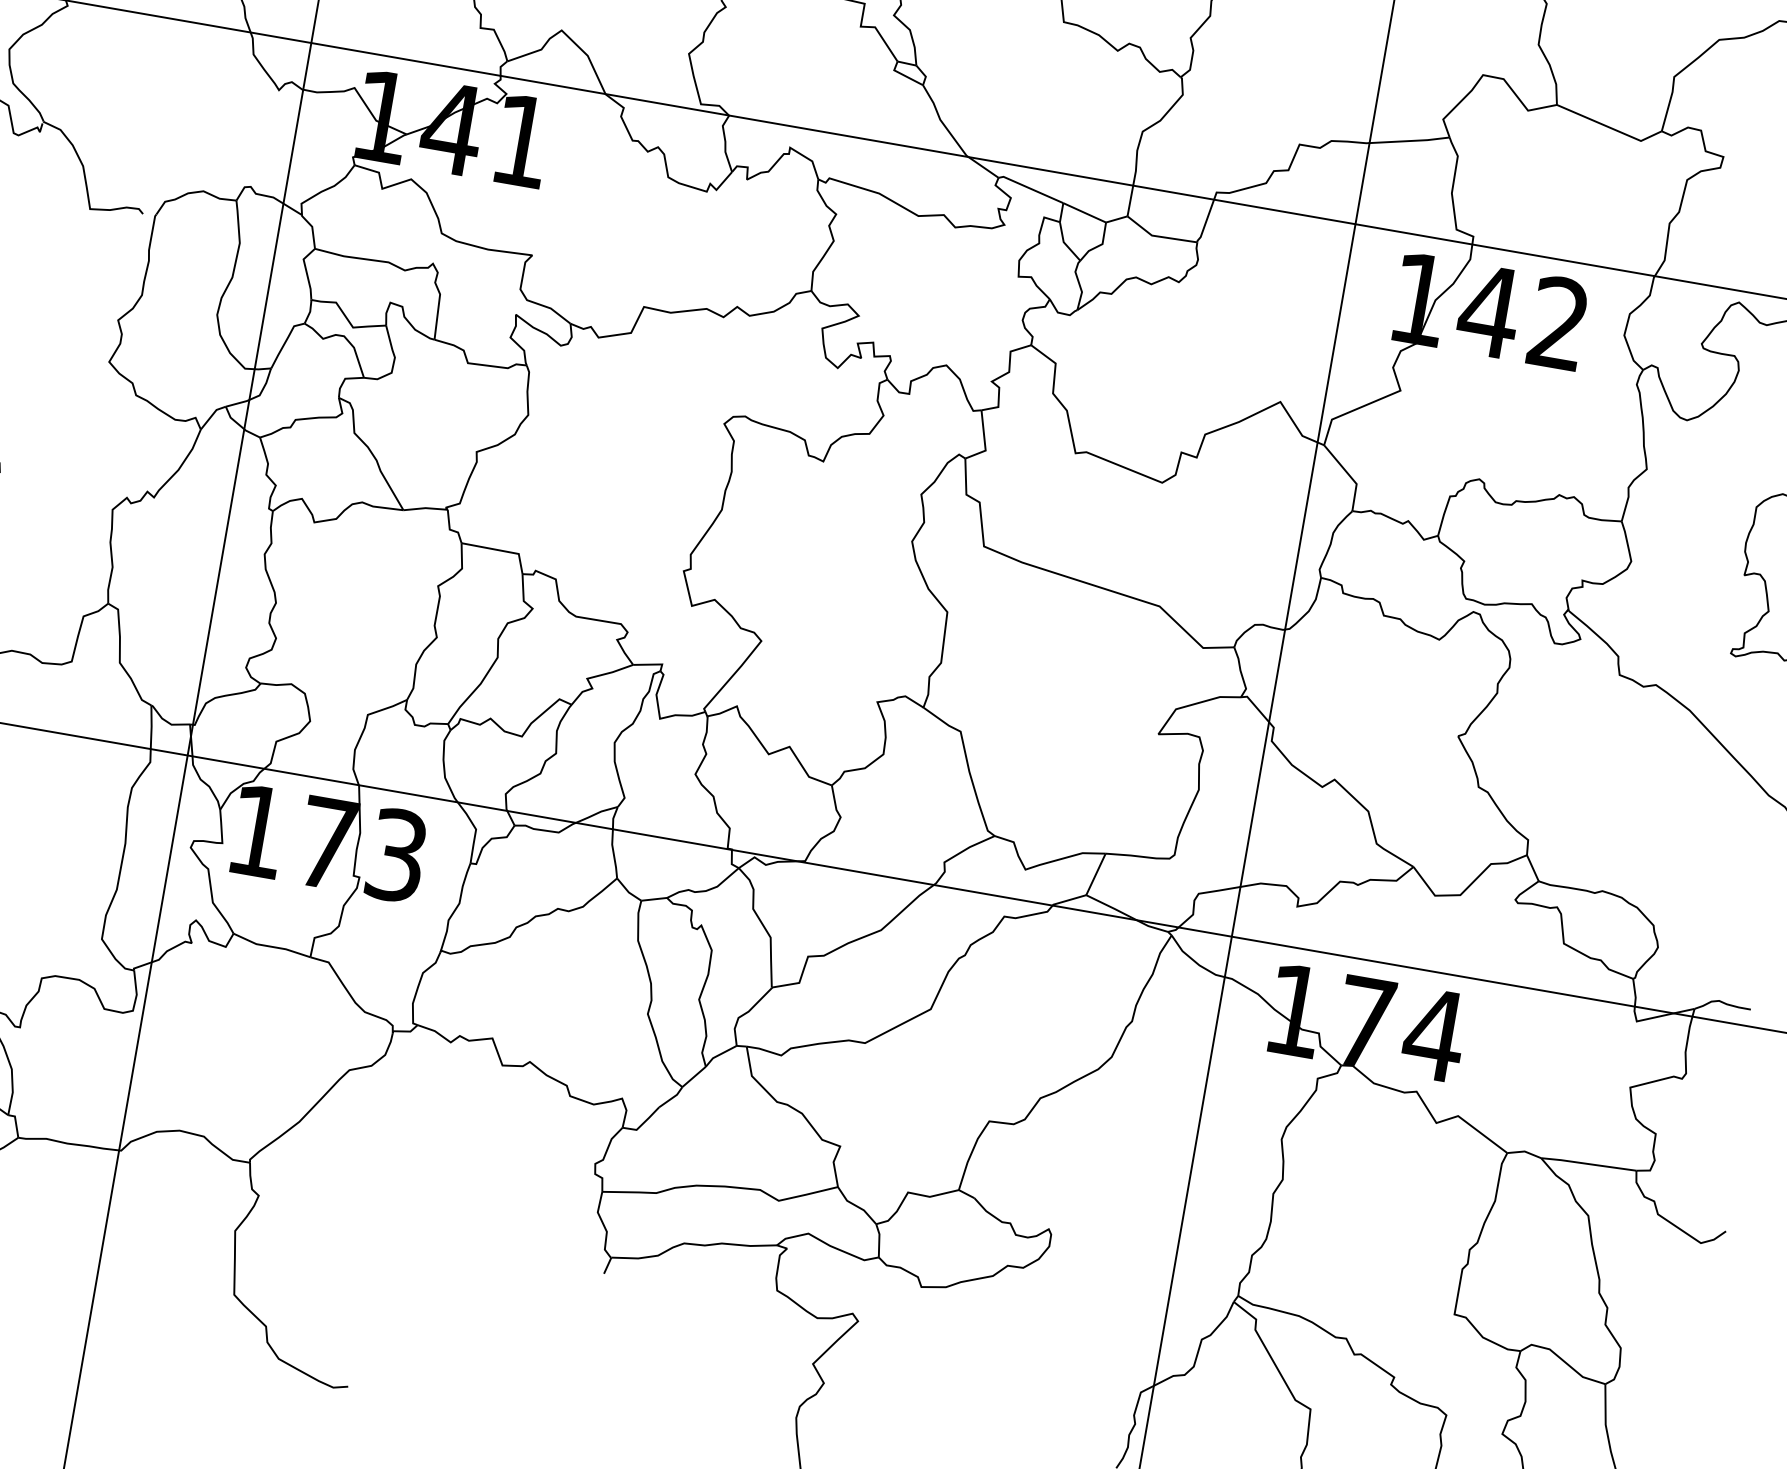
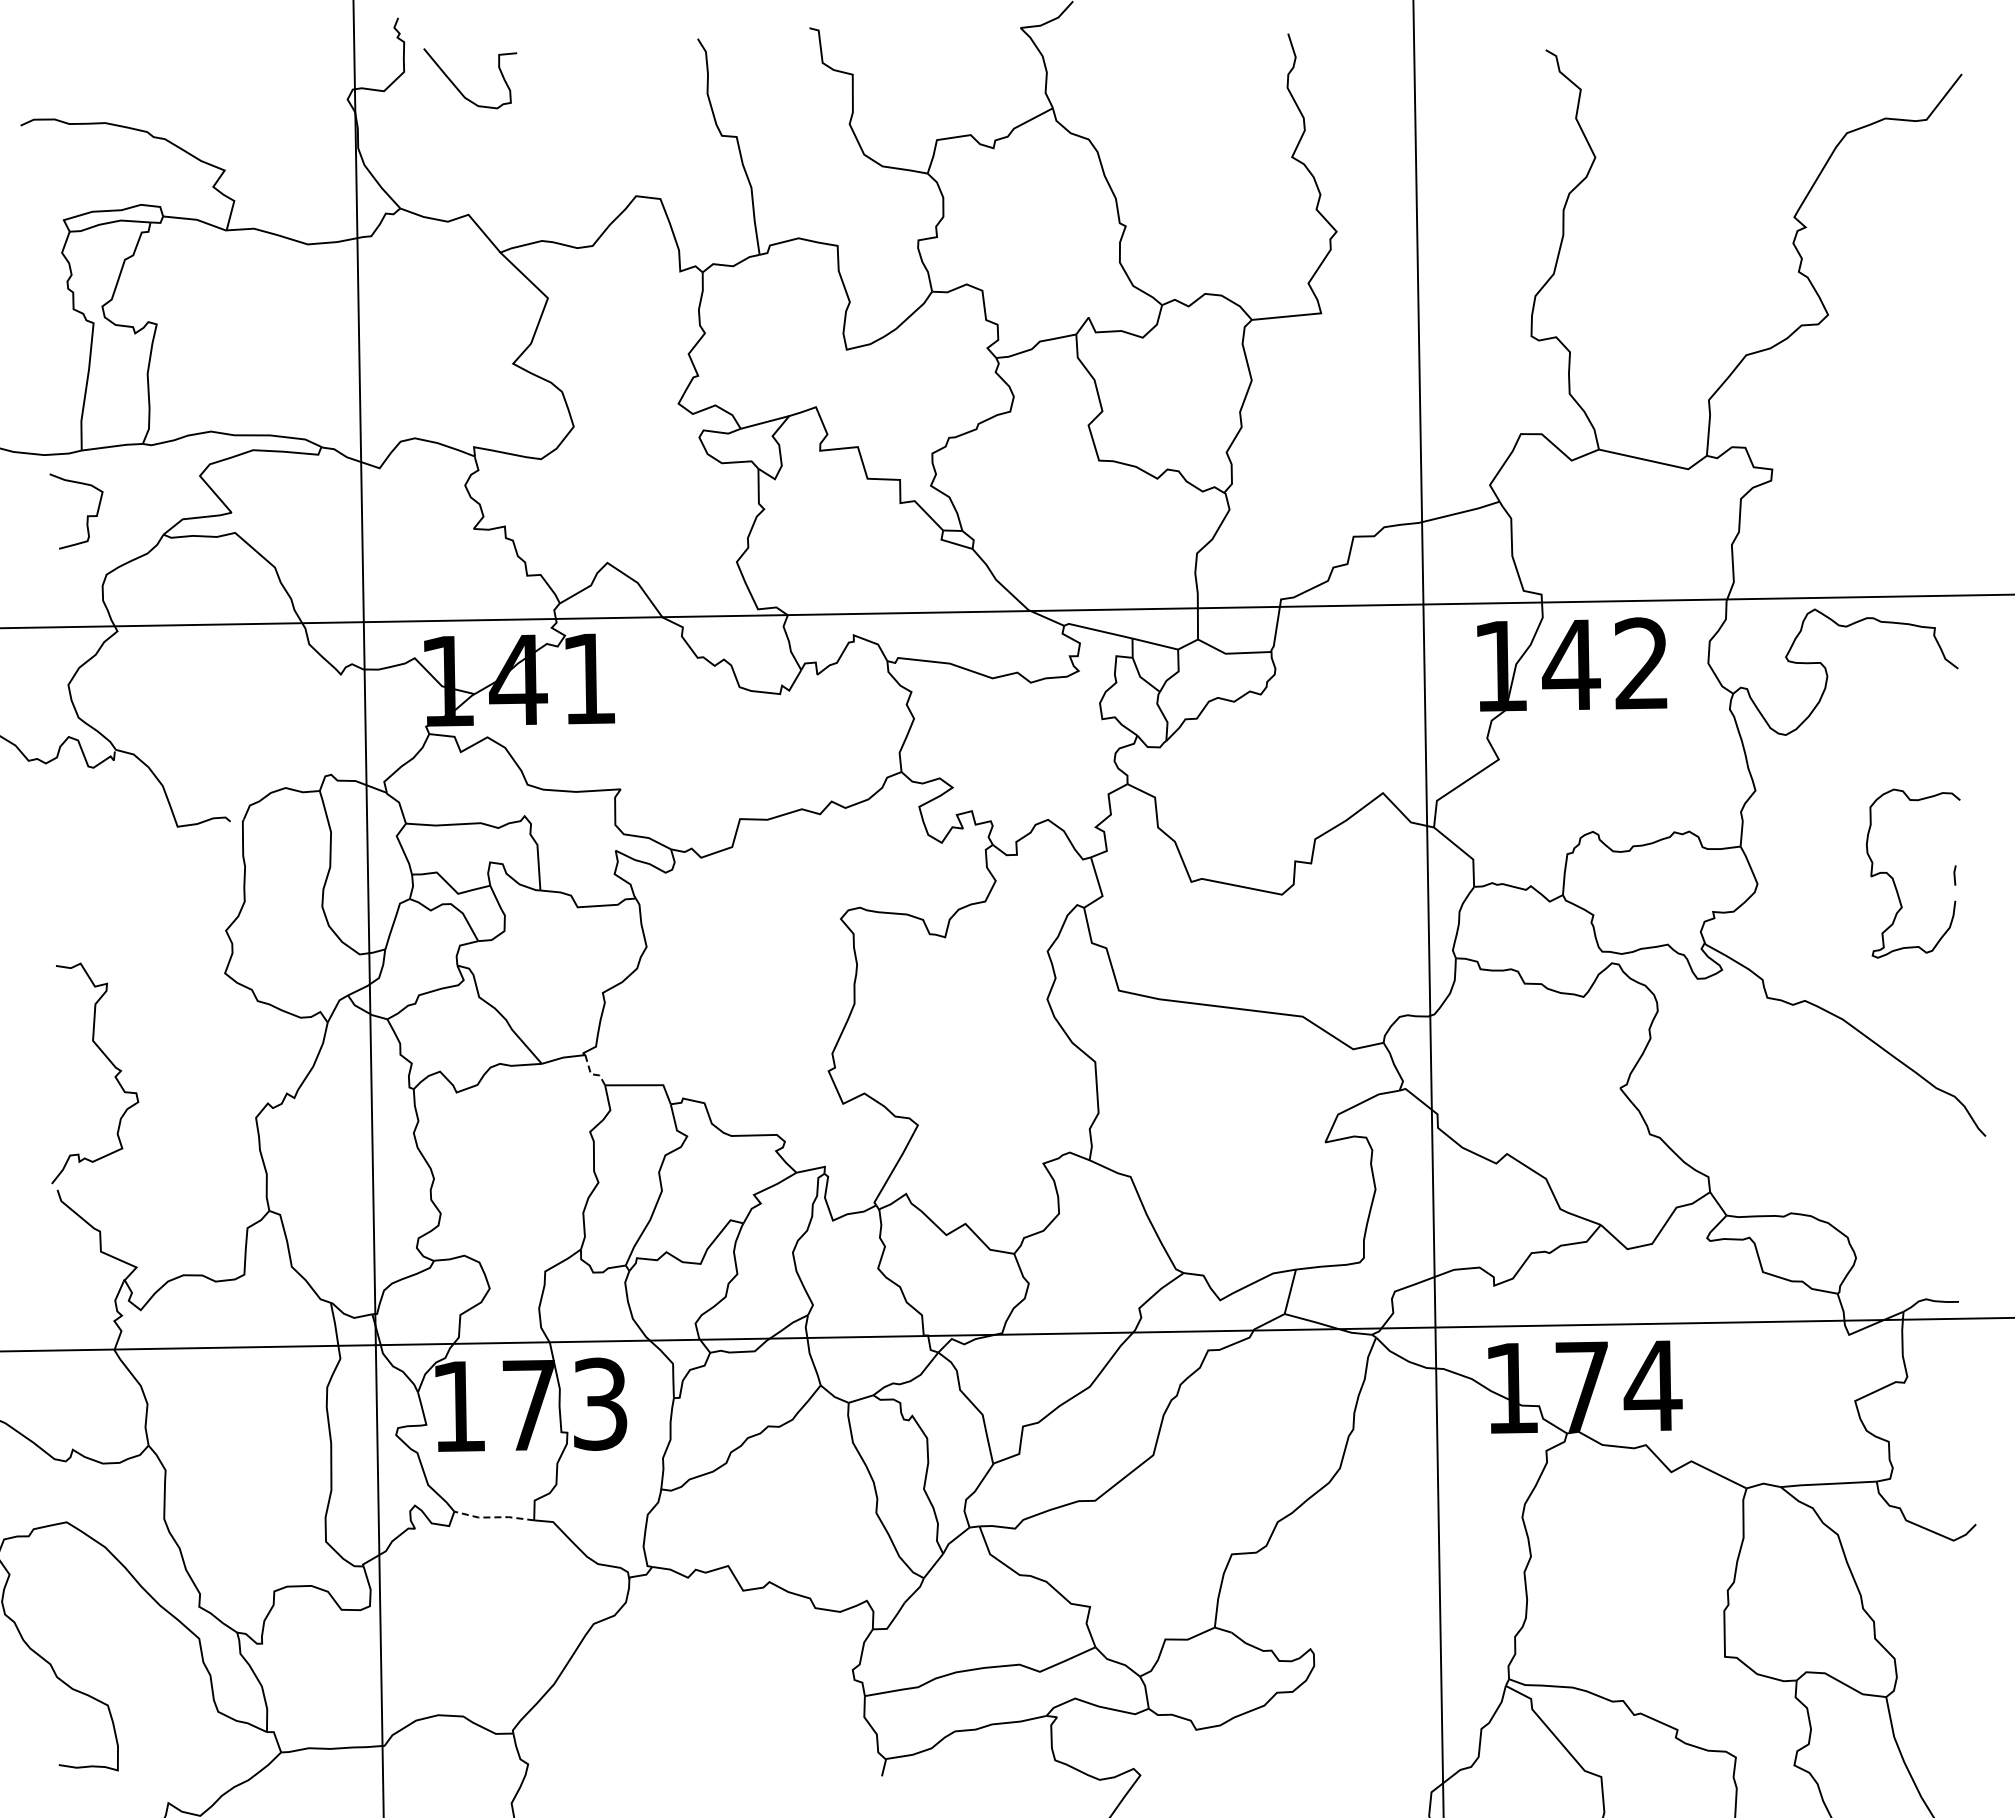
line: (450, 530) -> (591, 1074), solid -> dashed
line: (270, 946) -> (493, 1517), solid -> dashed

